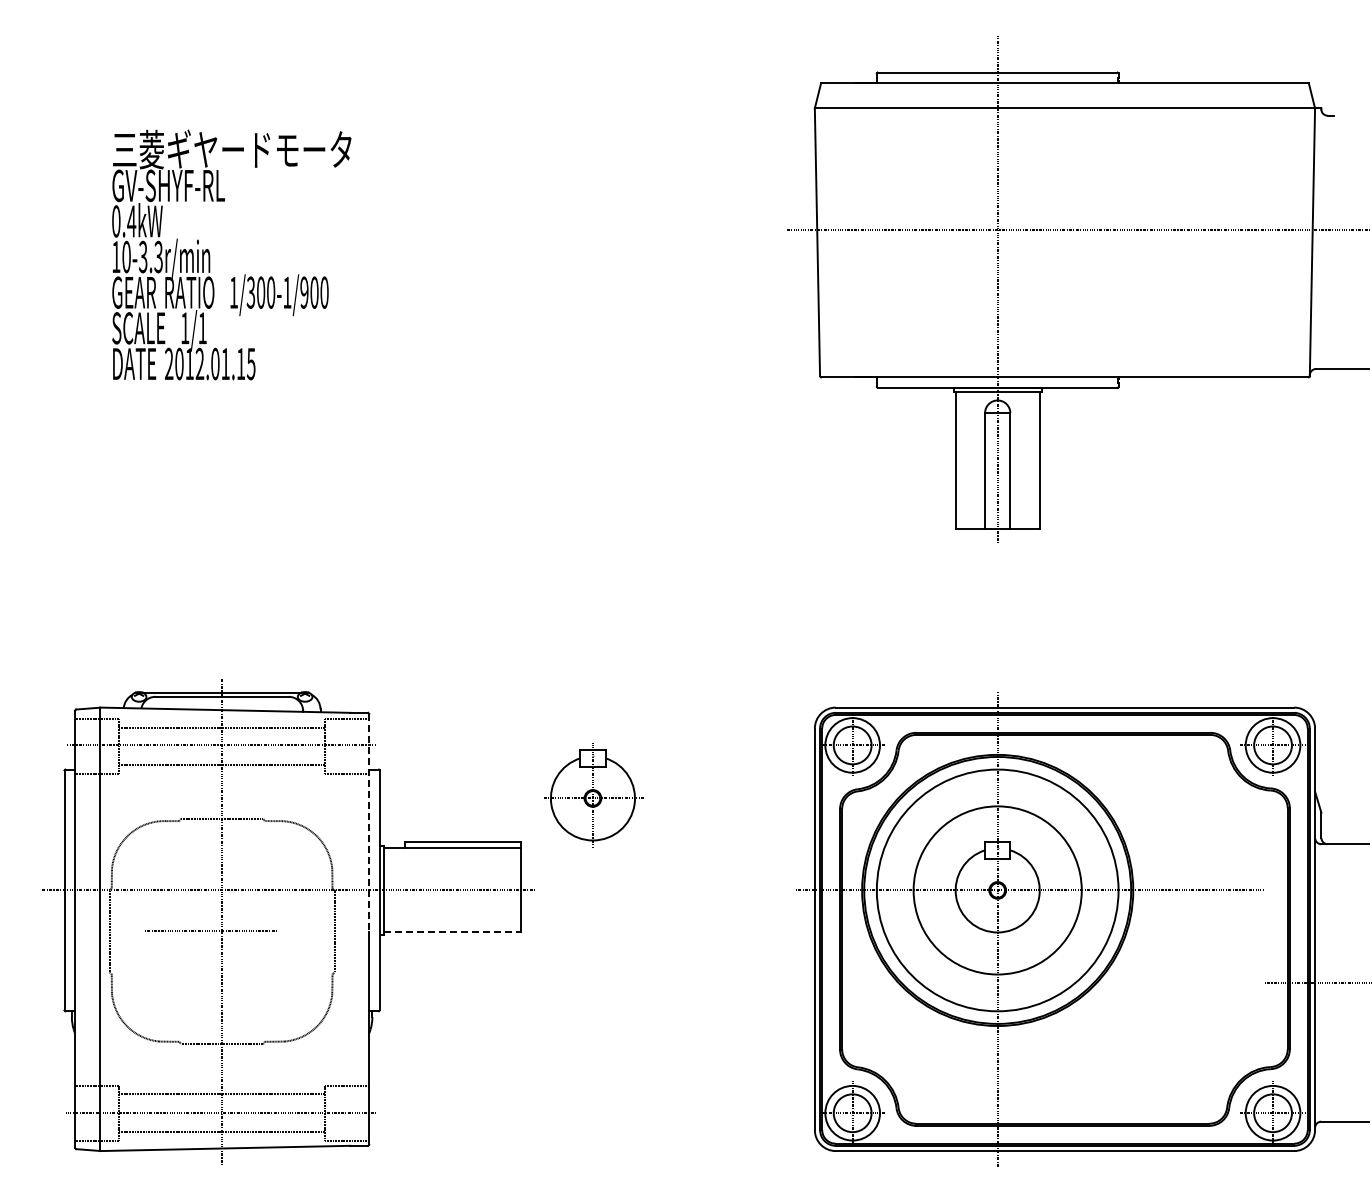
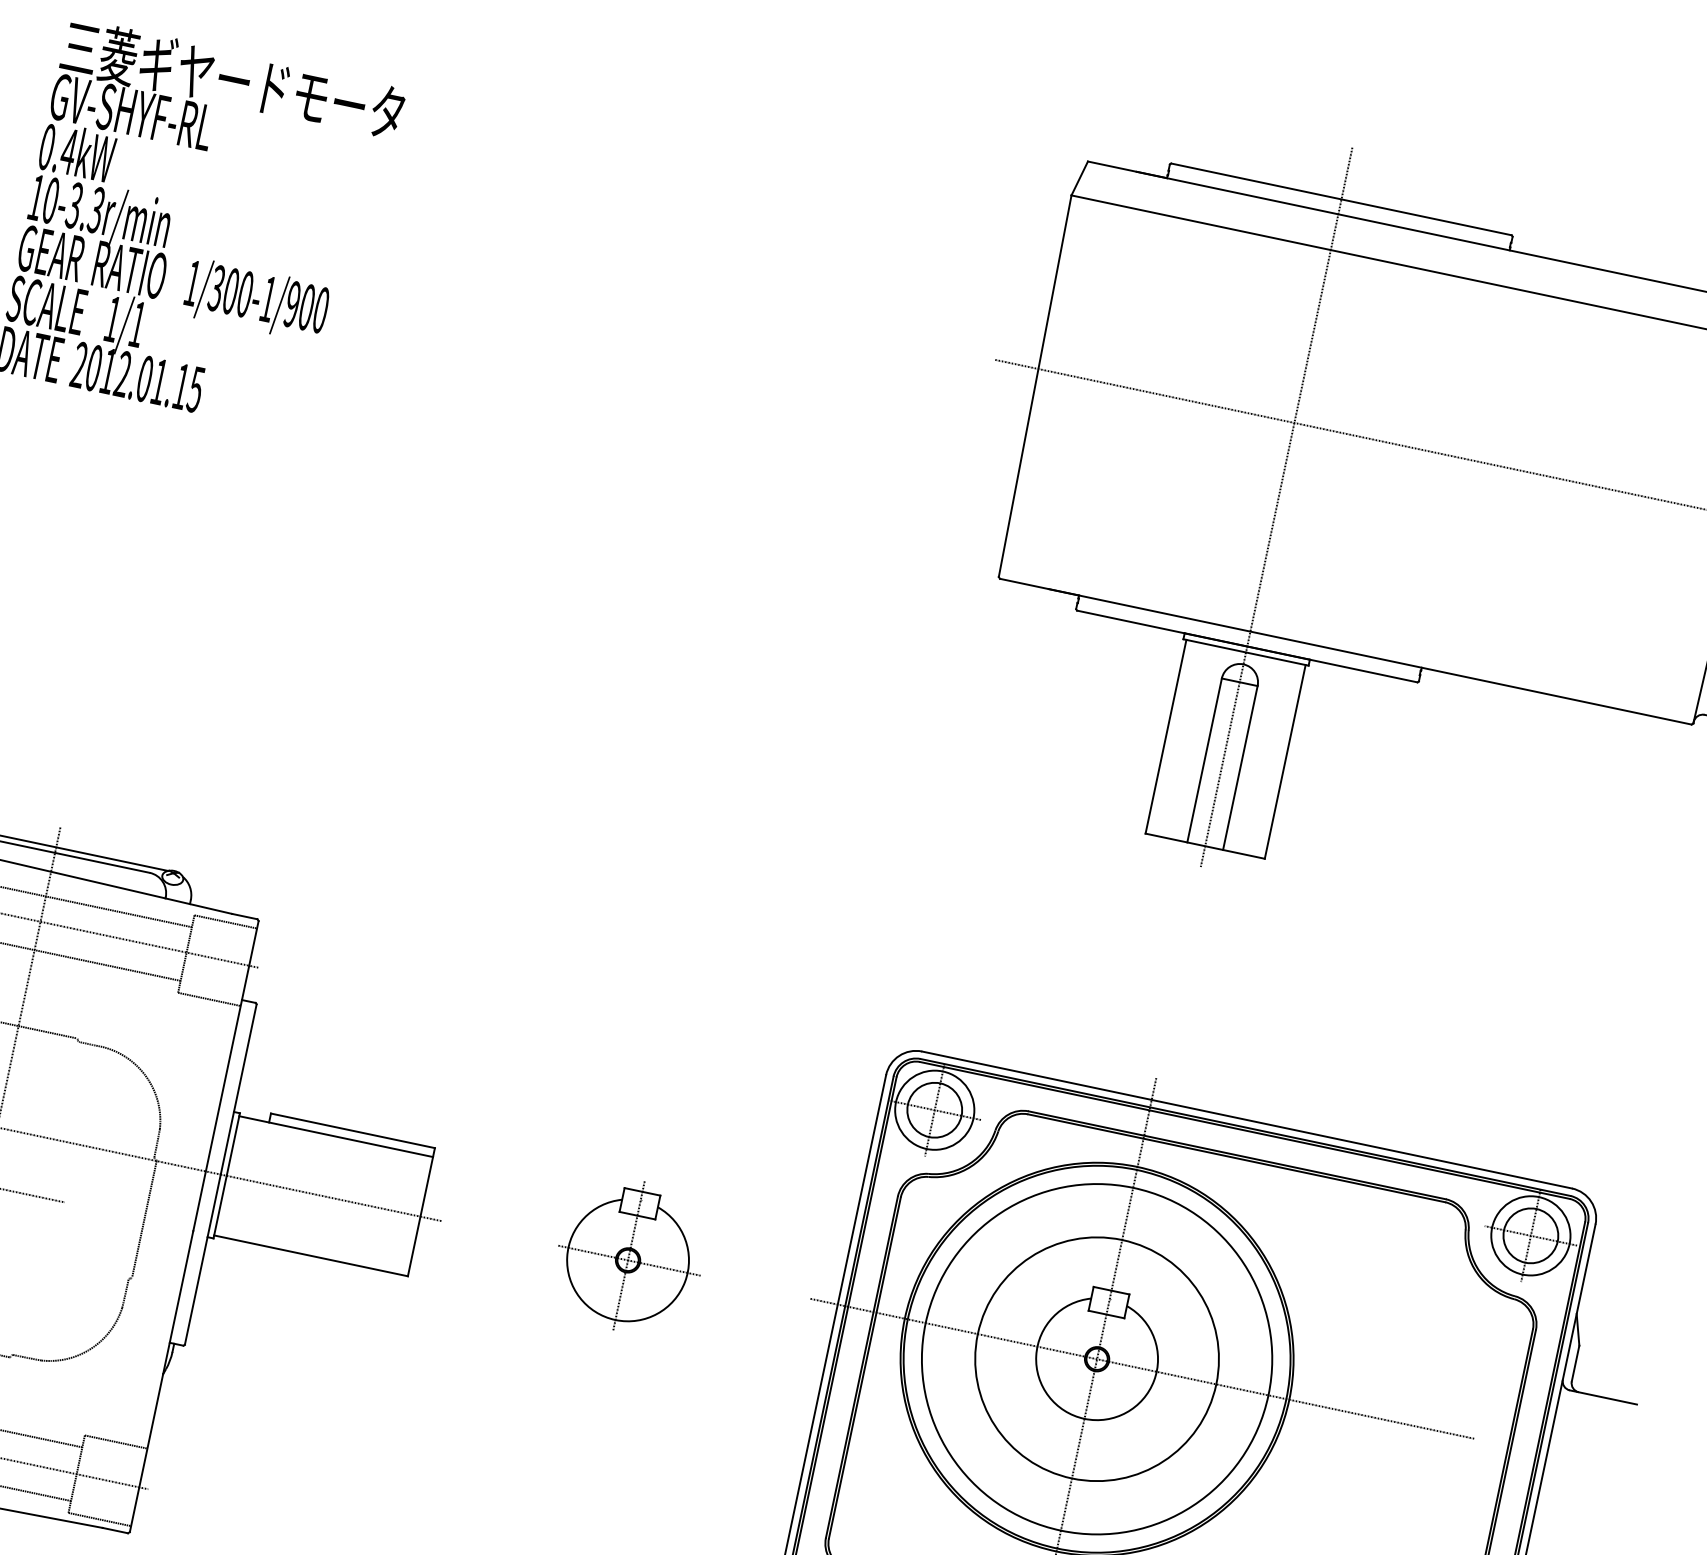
part: (593, 795) -> (629, 1256), moved
line: (369, 823) -> (226, 1076), dashed -> solid
line: (452, 932) -> (311, 1255), dashed -> solid

